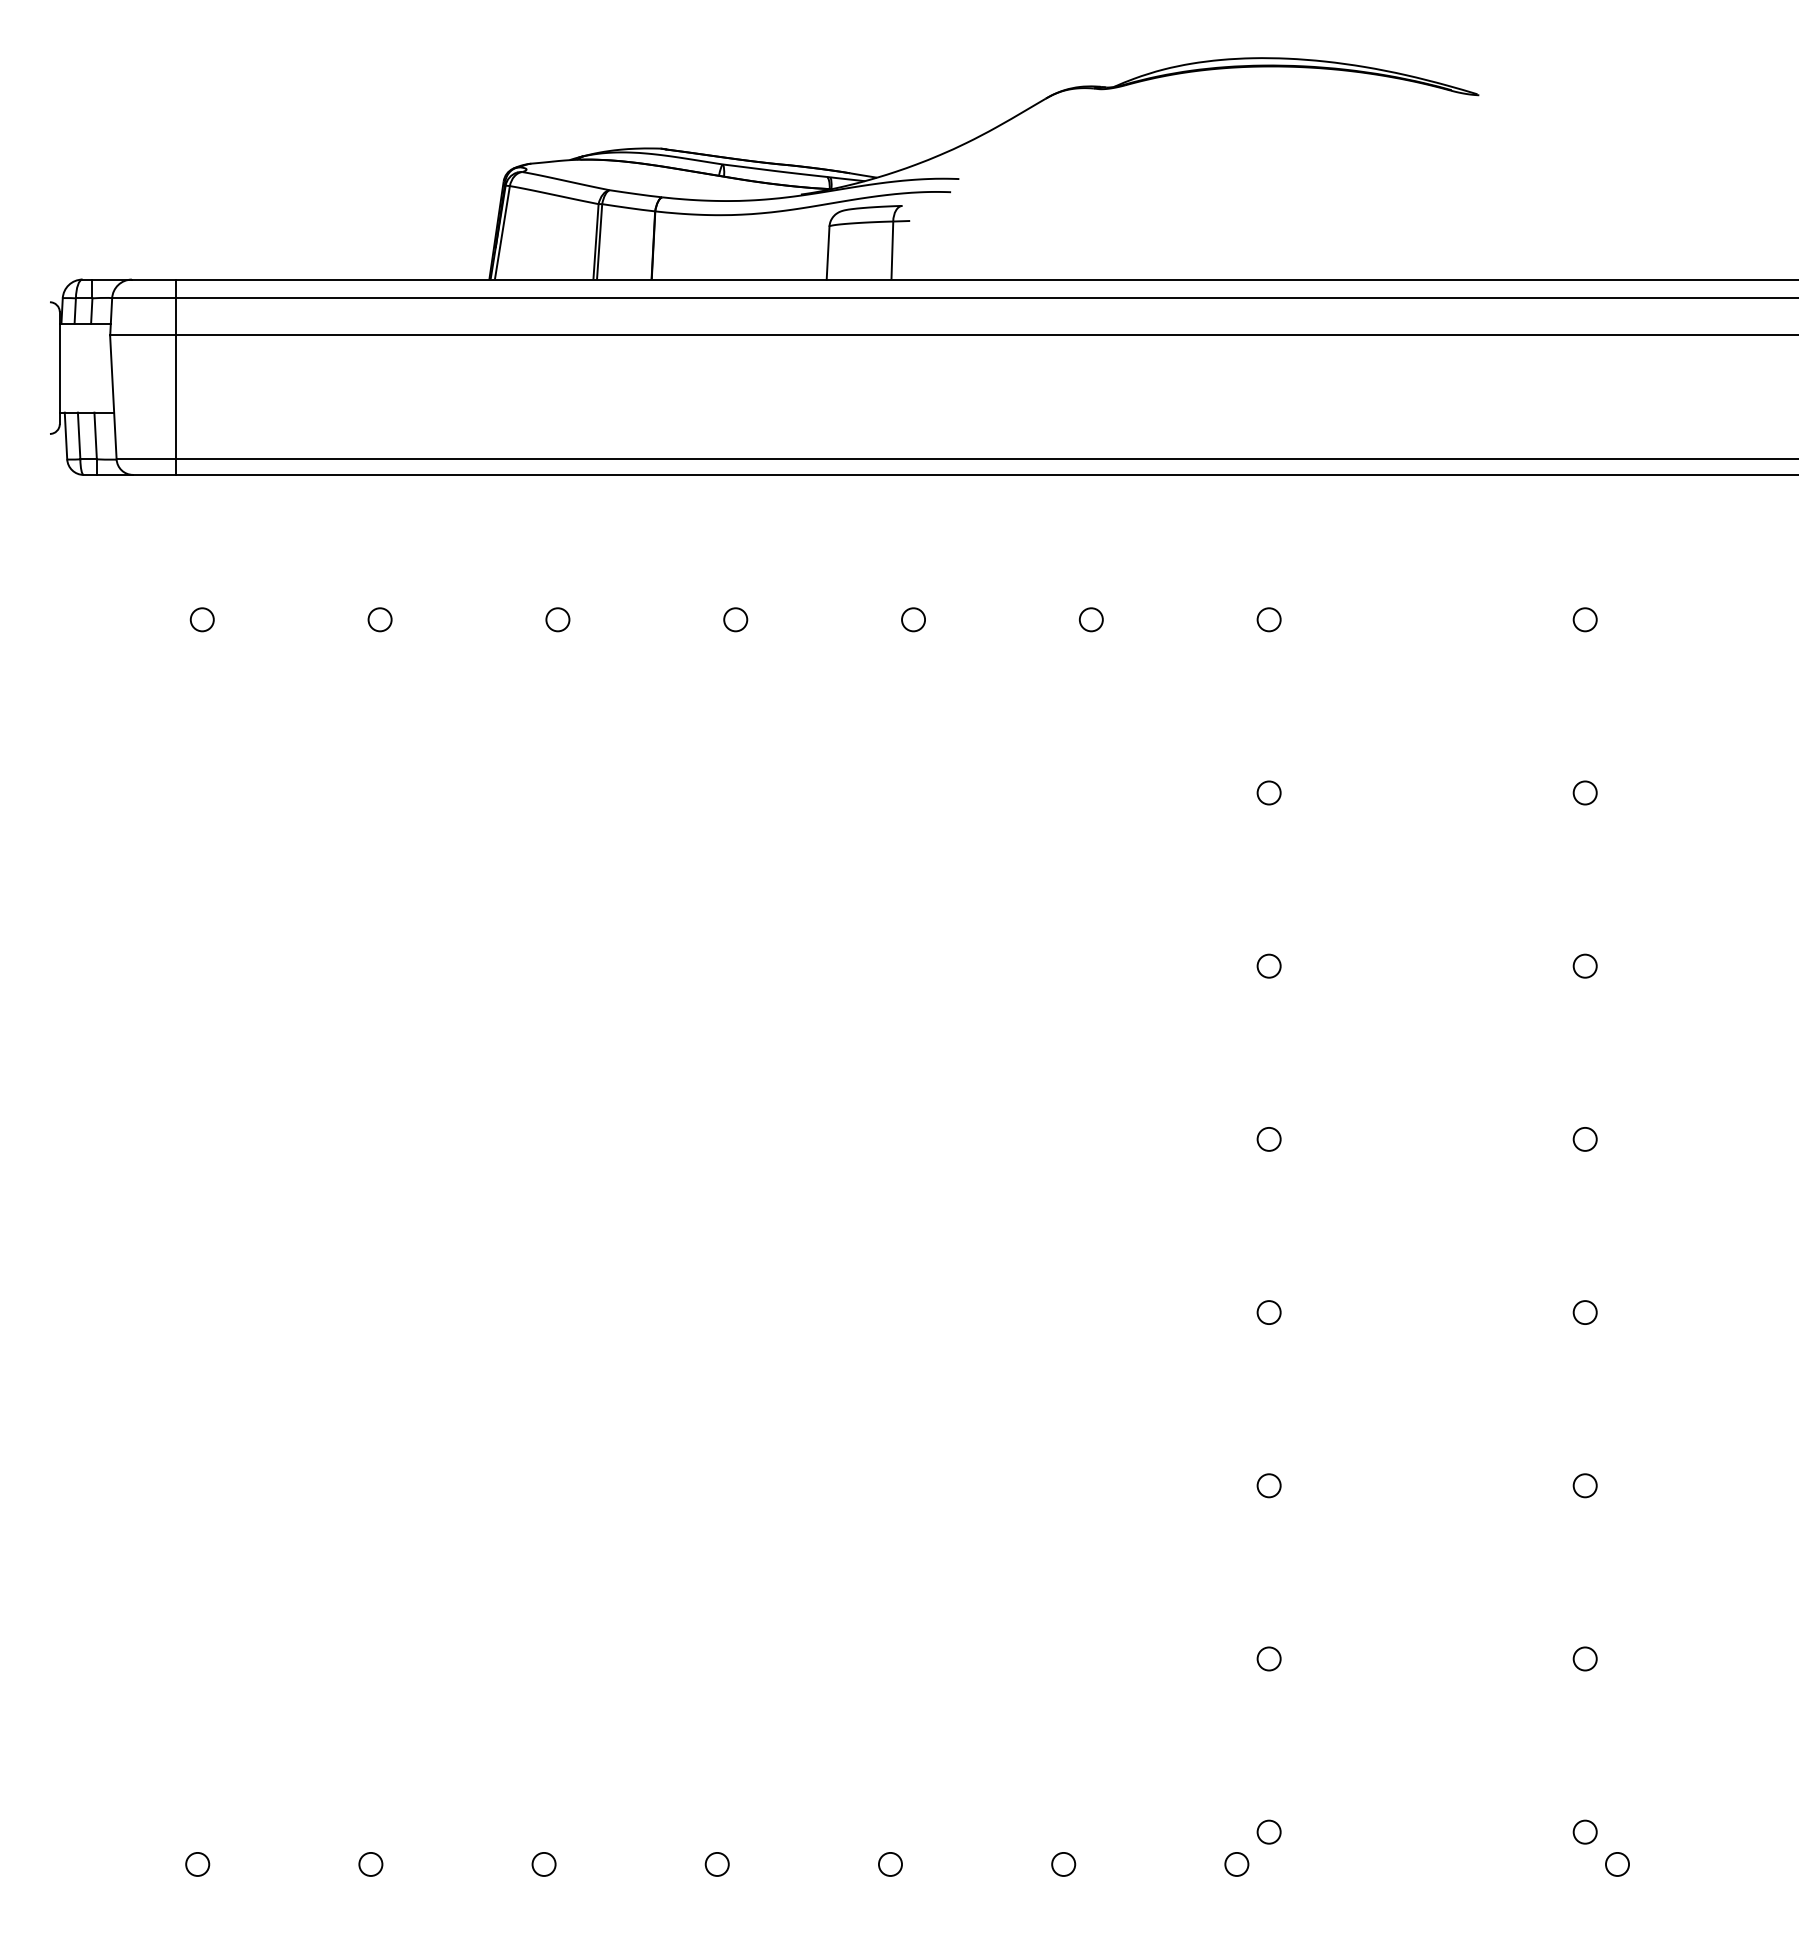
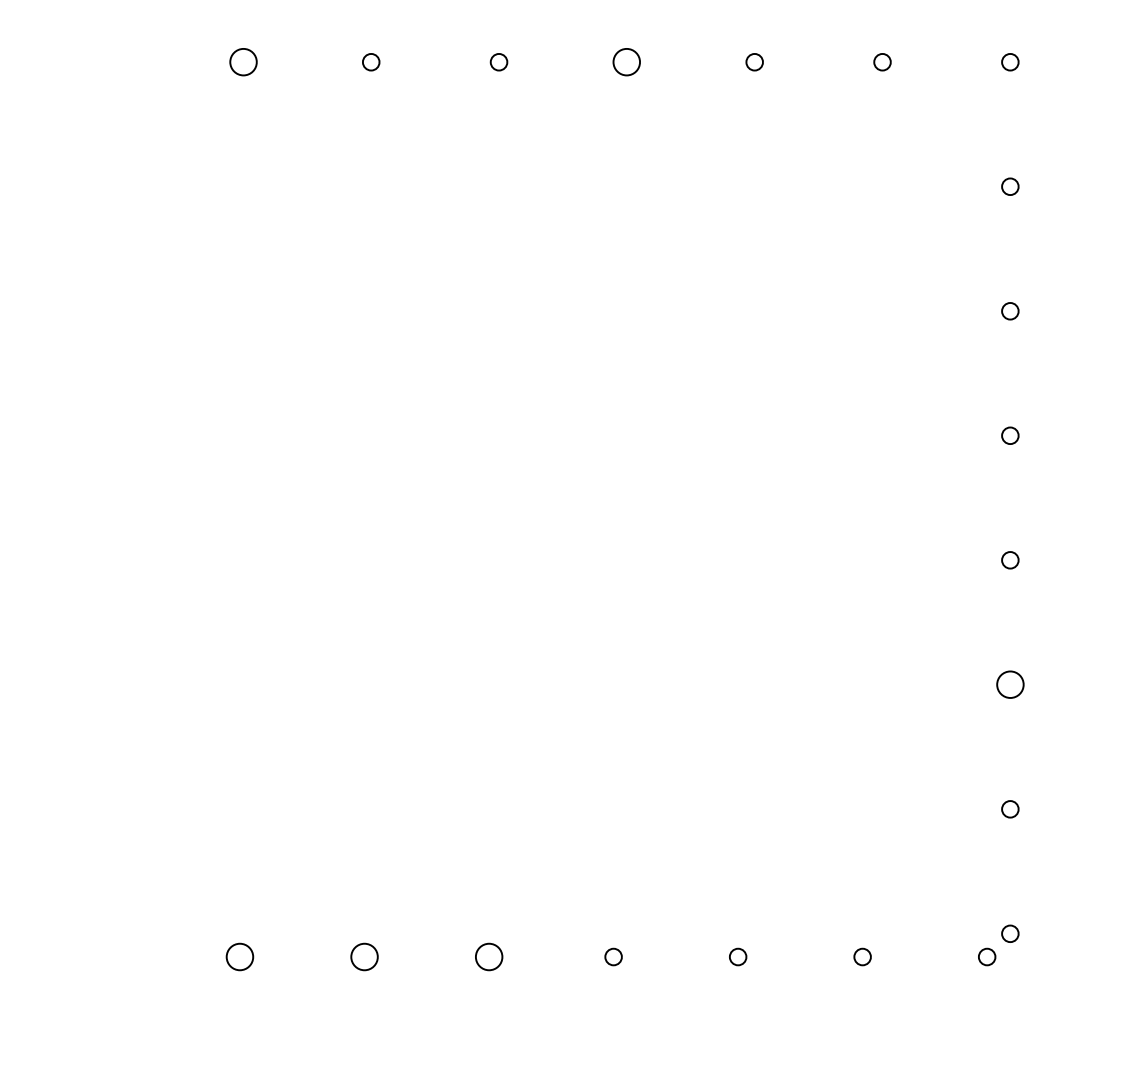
circle: (201, 619) -> (242, 62), size x1.6
circle: (735, 619) -> (626, 62), size x1.6
circle: (1268, 1485) -> (1009, 684), size x1.6
circle: (197, 1864) -> (239, 957), size x1.6
circle: (370, 1864) -> (364, 957), size x1.6
circle: (543, 1864) -> (488, 957), size x1.6

